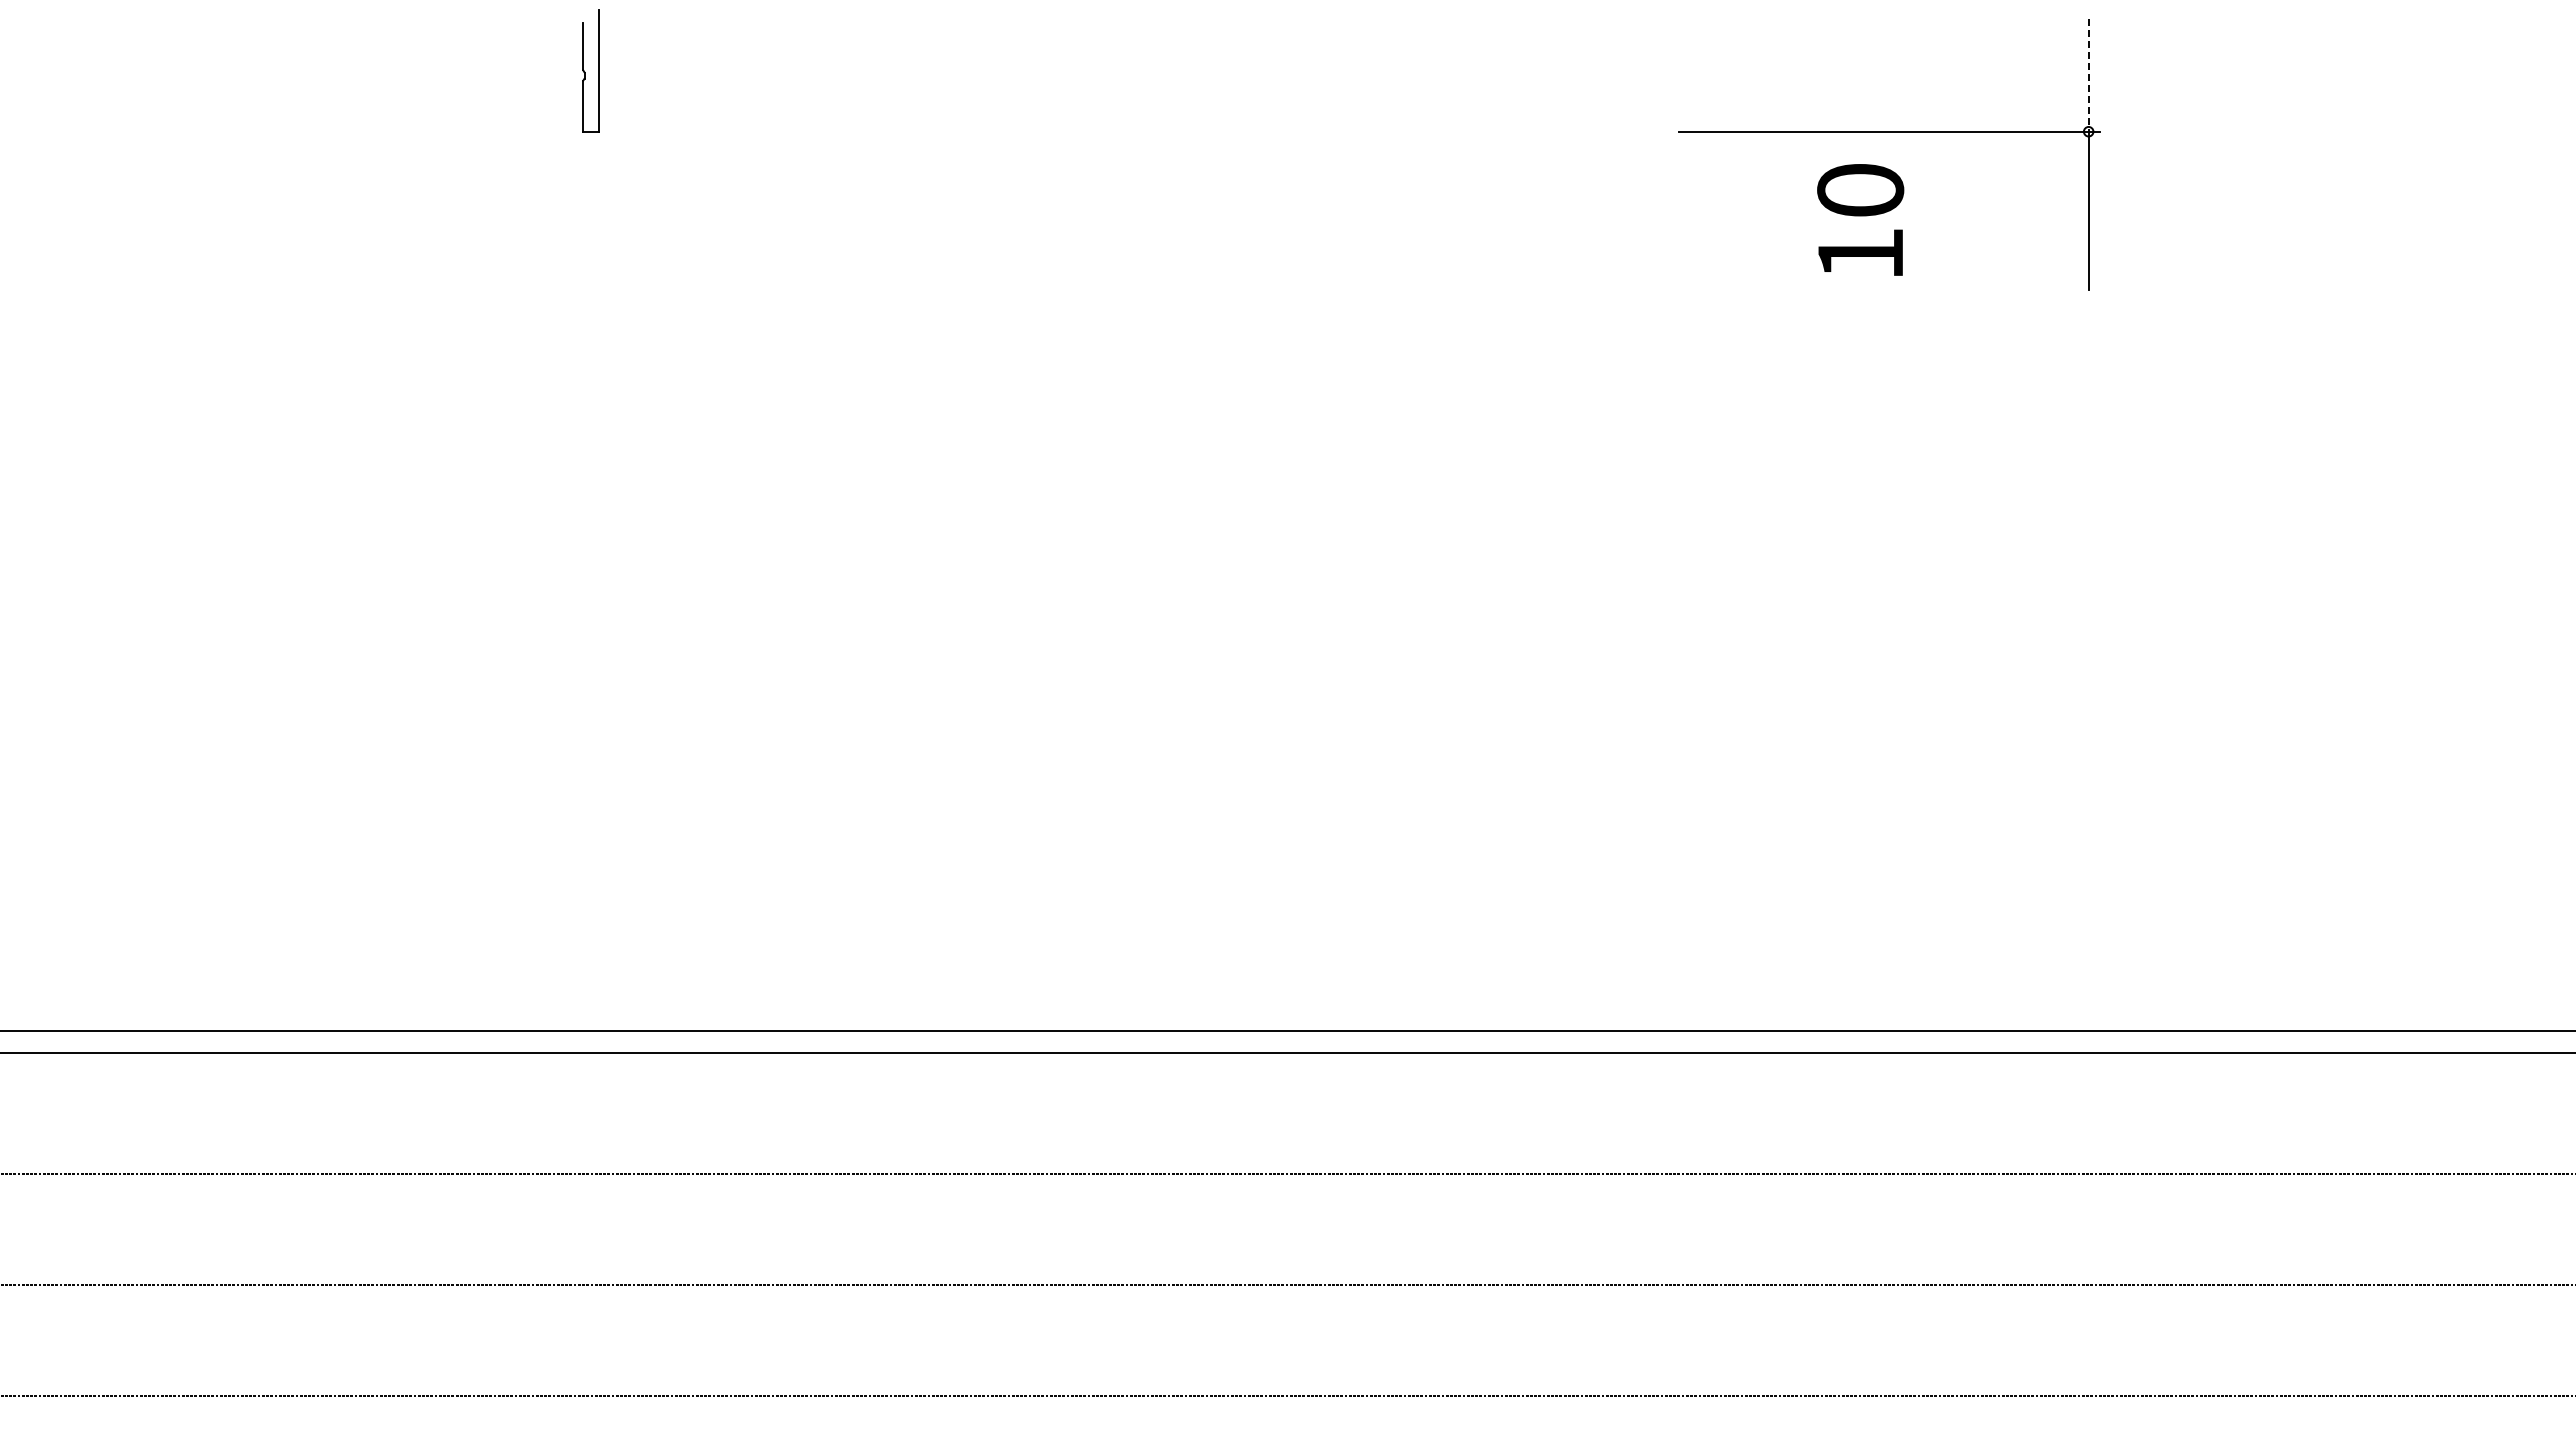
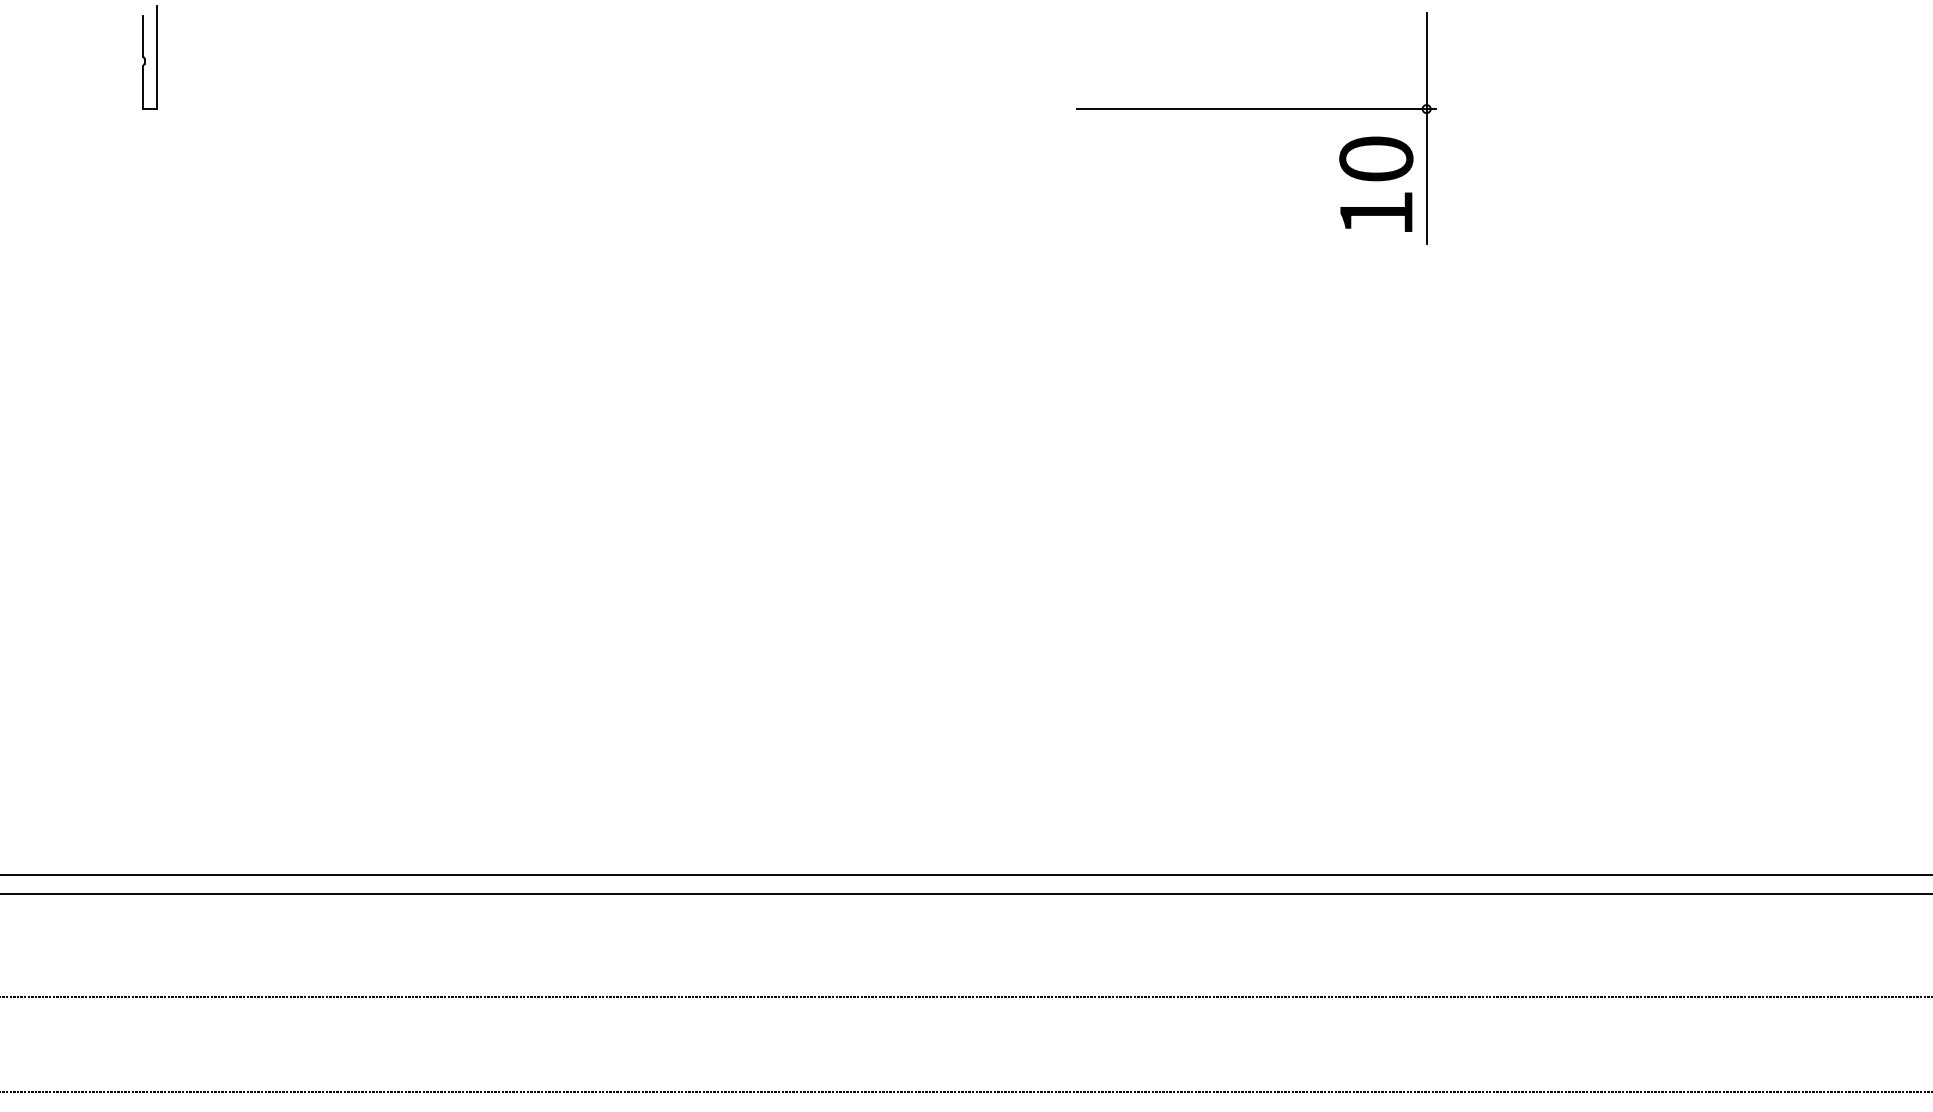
line: (2088, 76) -> (1426, 62), dashed -> solid
text: (1860, 219) -> (1376, 183), moved

